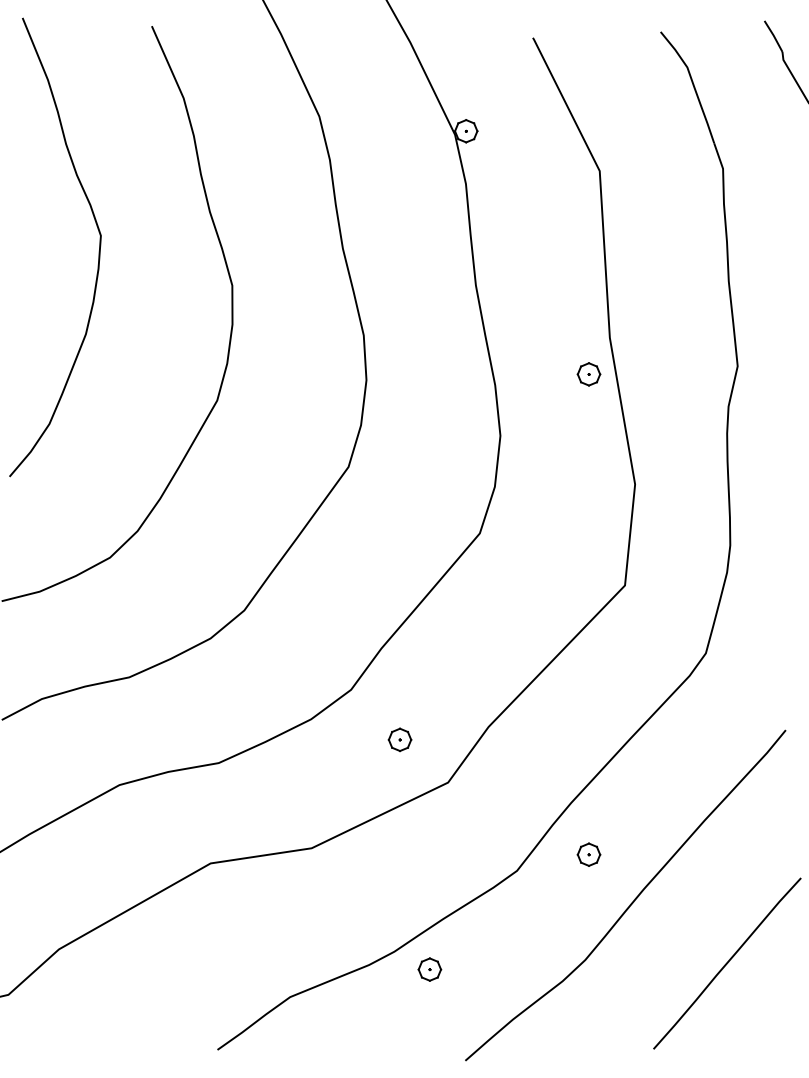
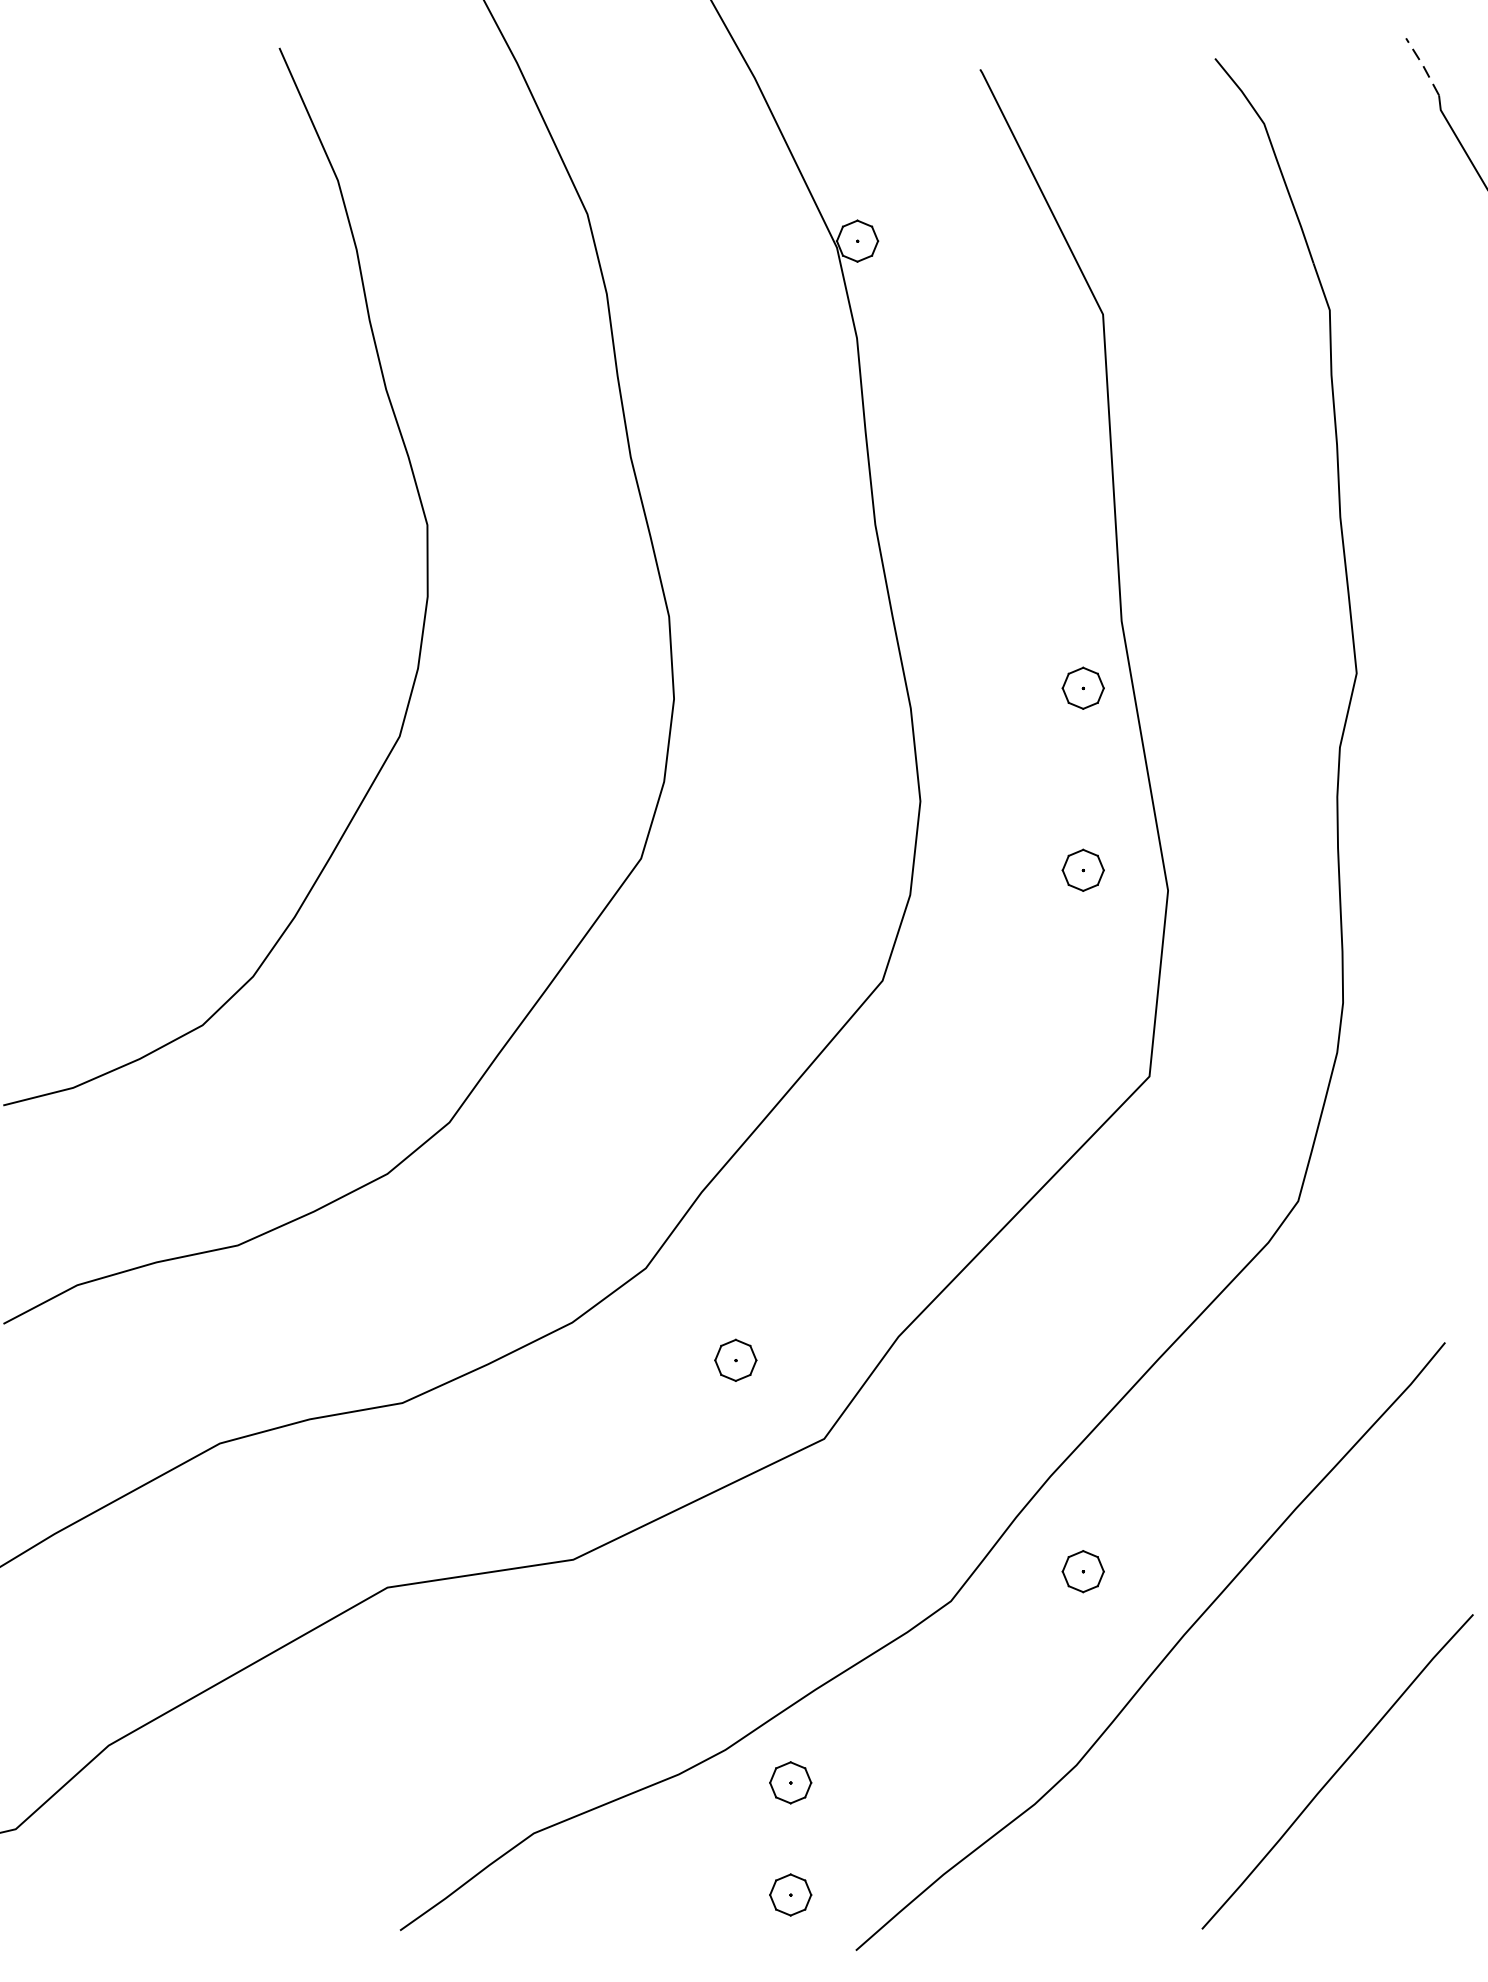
line: (773, 35) -> (1422, 65), solid -> dashed
curve: (98, 251) -> (181, 462), removed
part: (588, 473) -> (1082, 870), added
part: (429, 1030) -> (789, 1894), added

